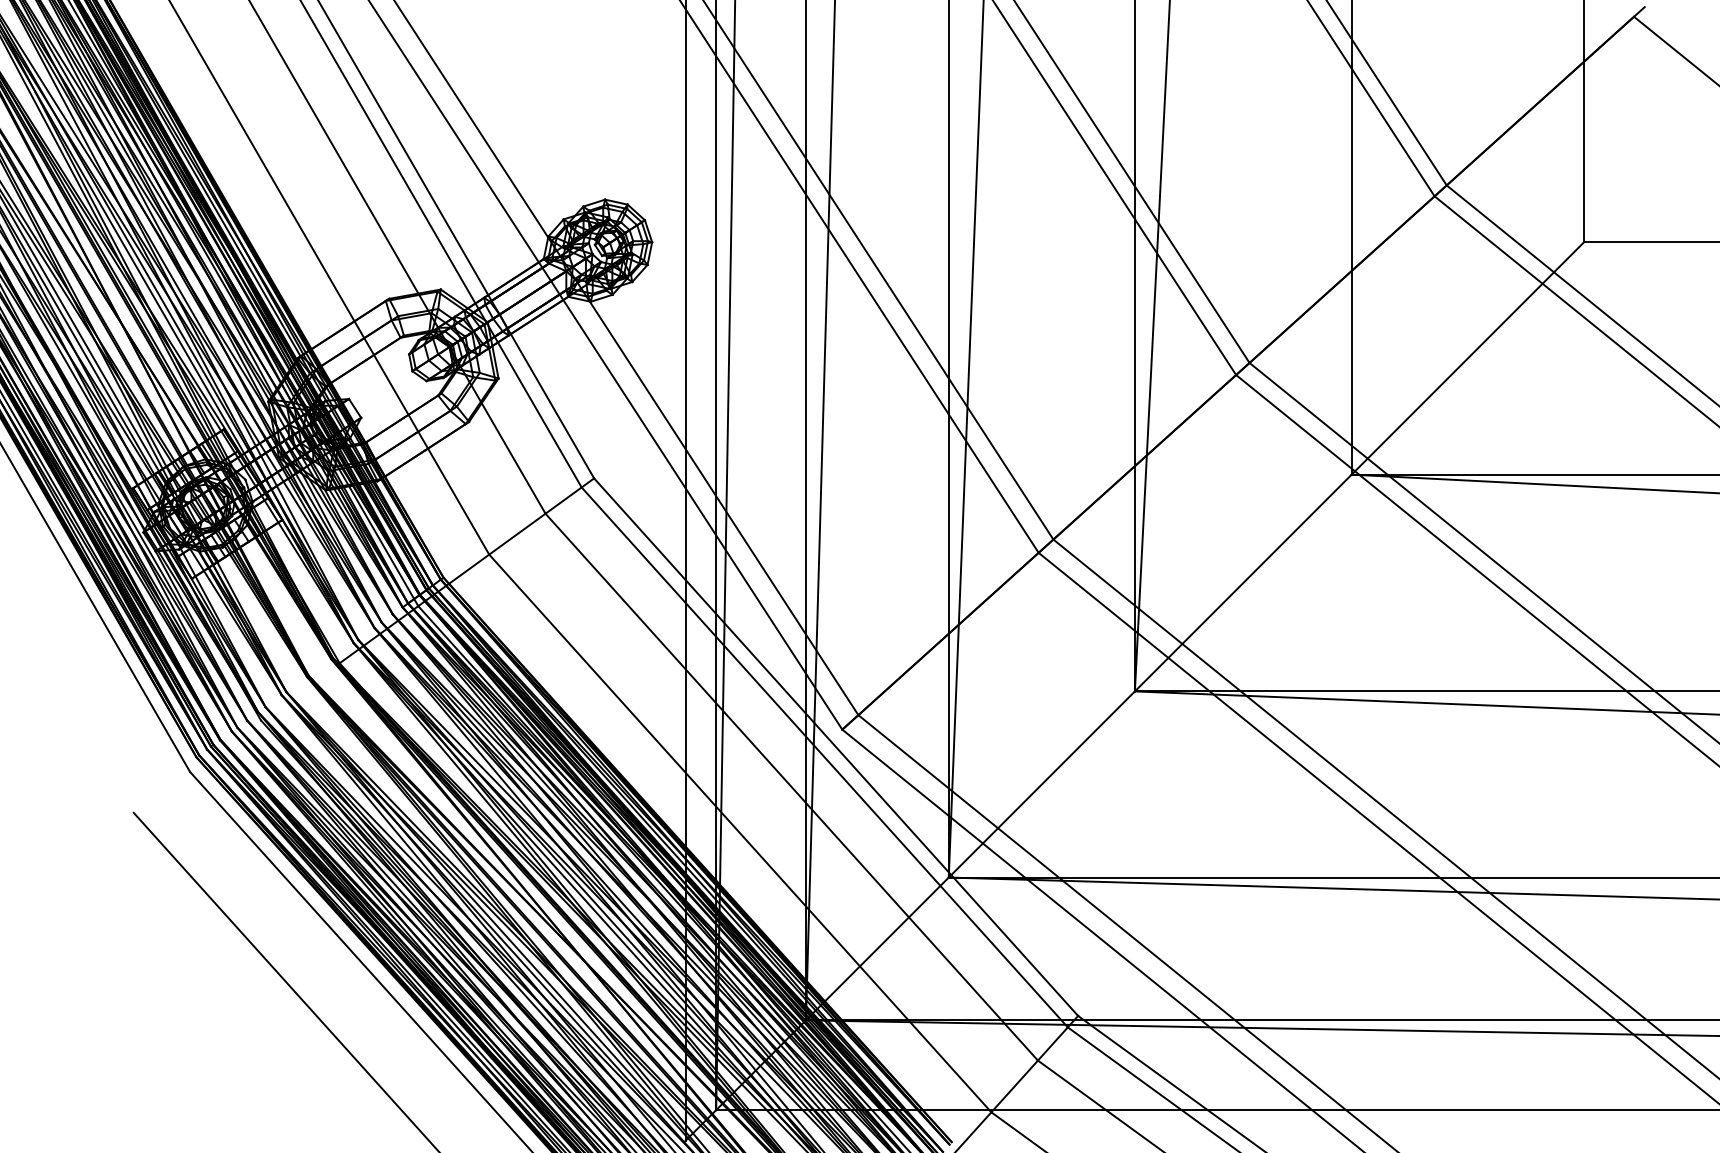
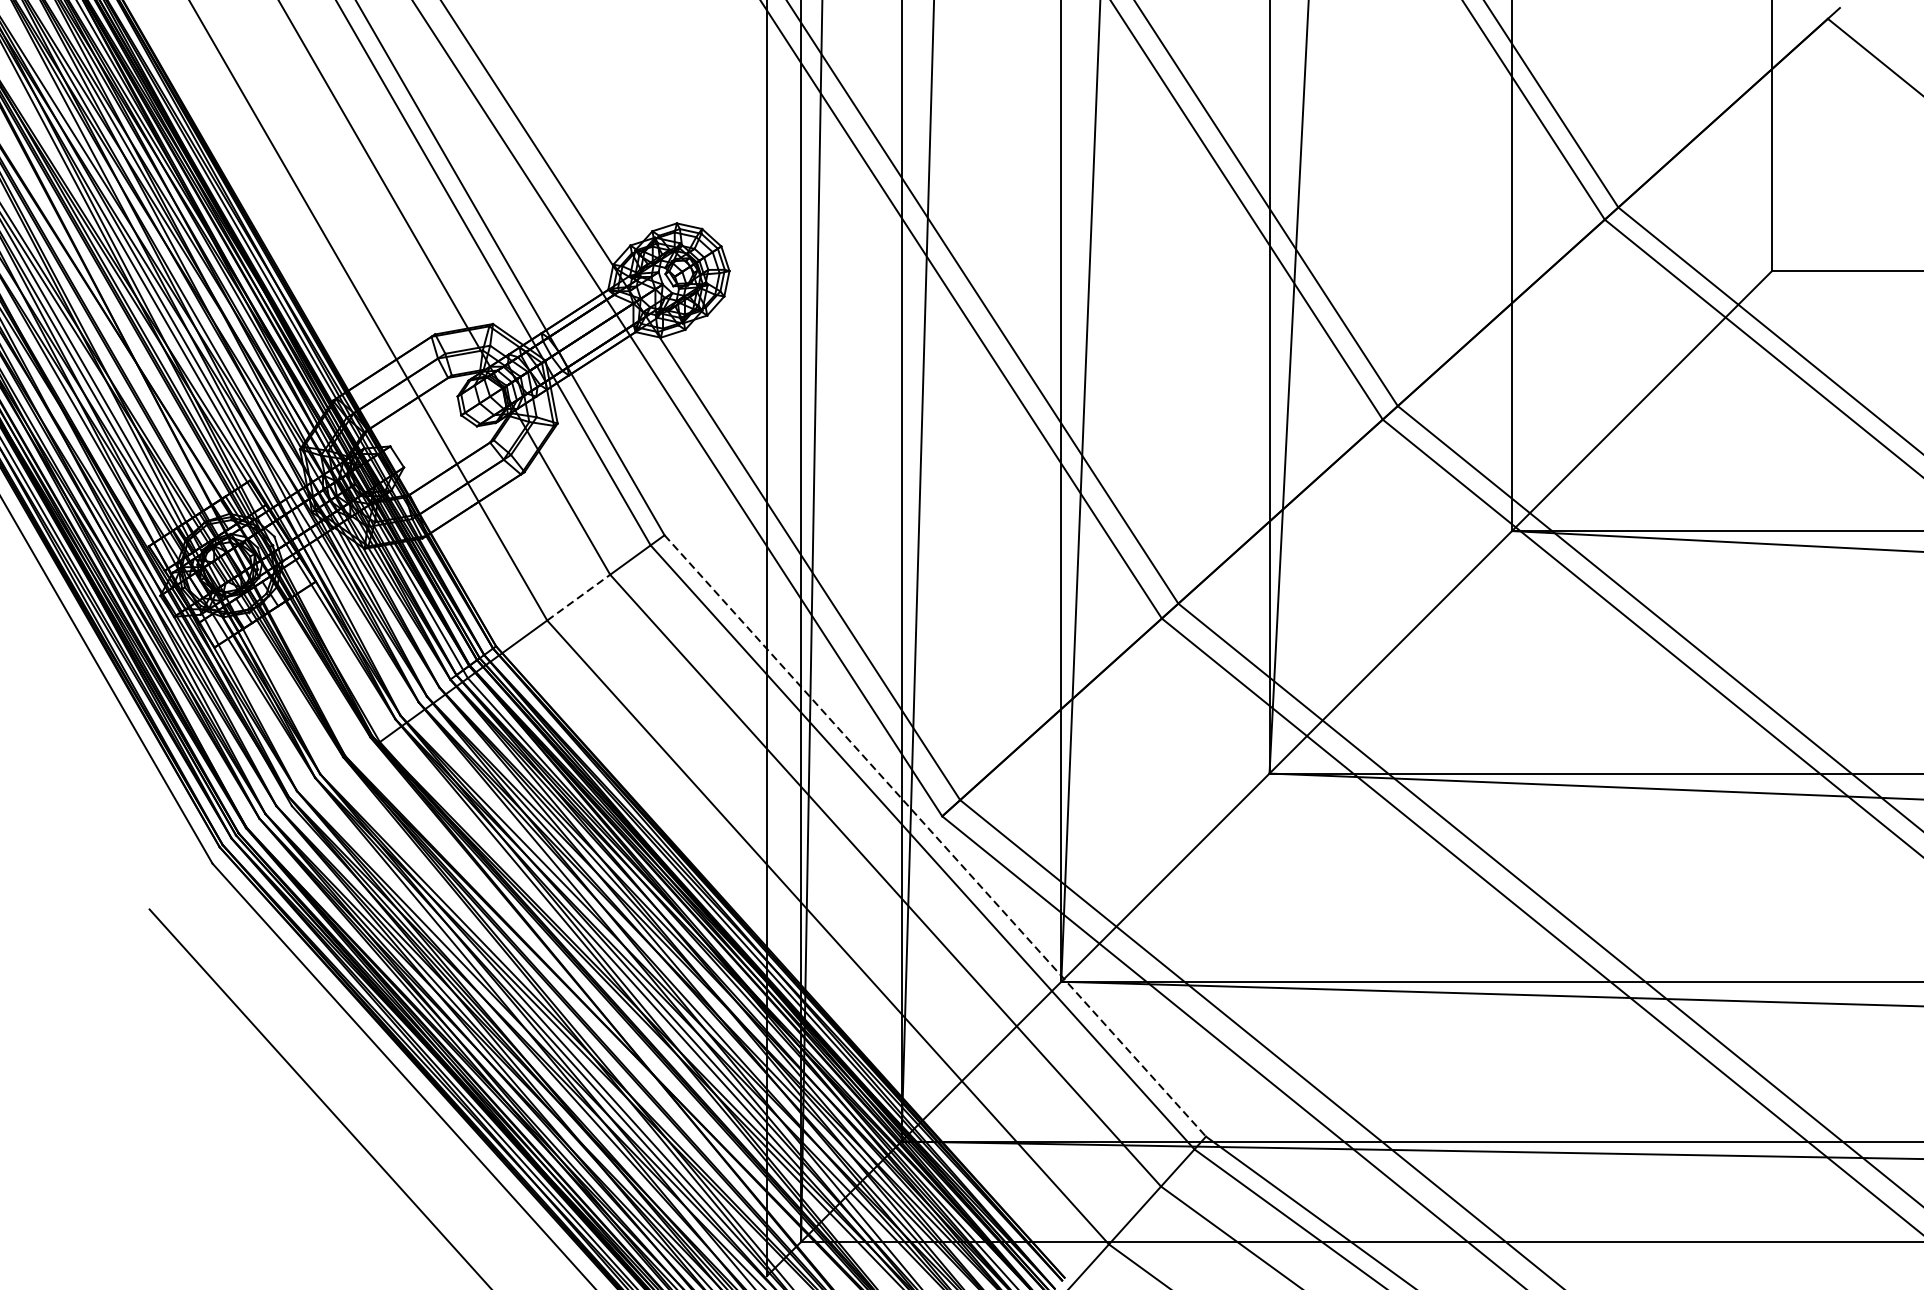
line: (517, 534) -> (578, 598), solid -> dashed
line: (836, 747) -> (935, 836), solid -> dashed

